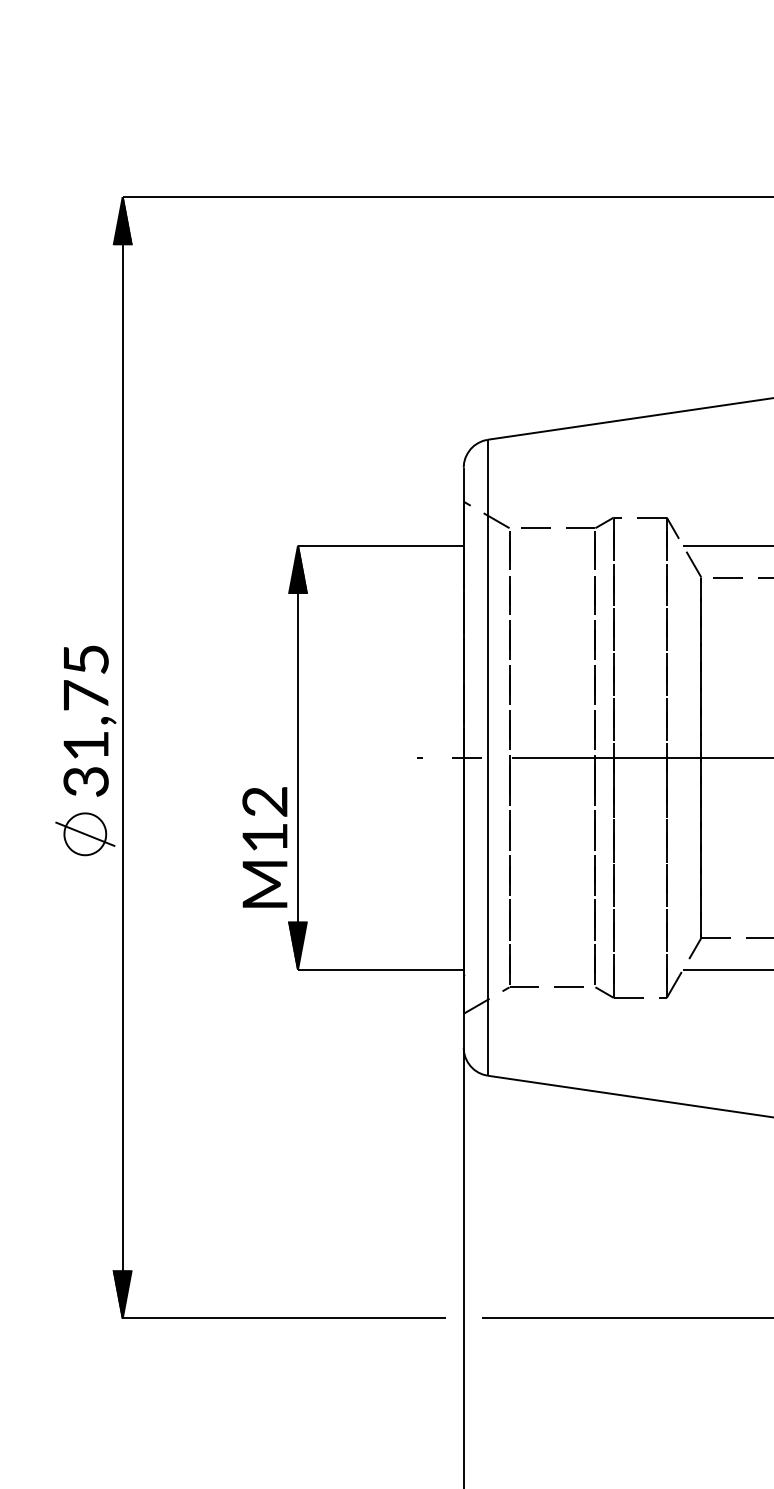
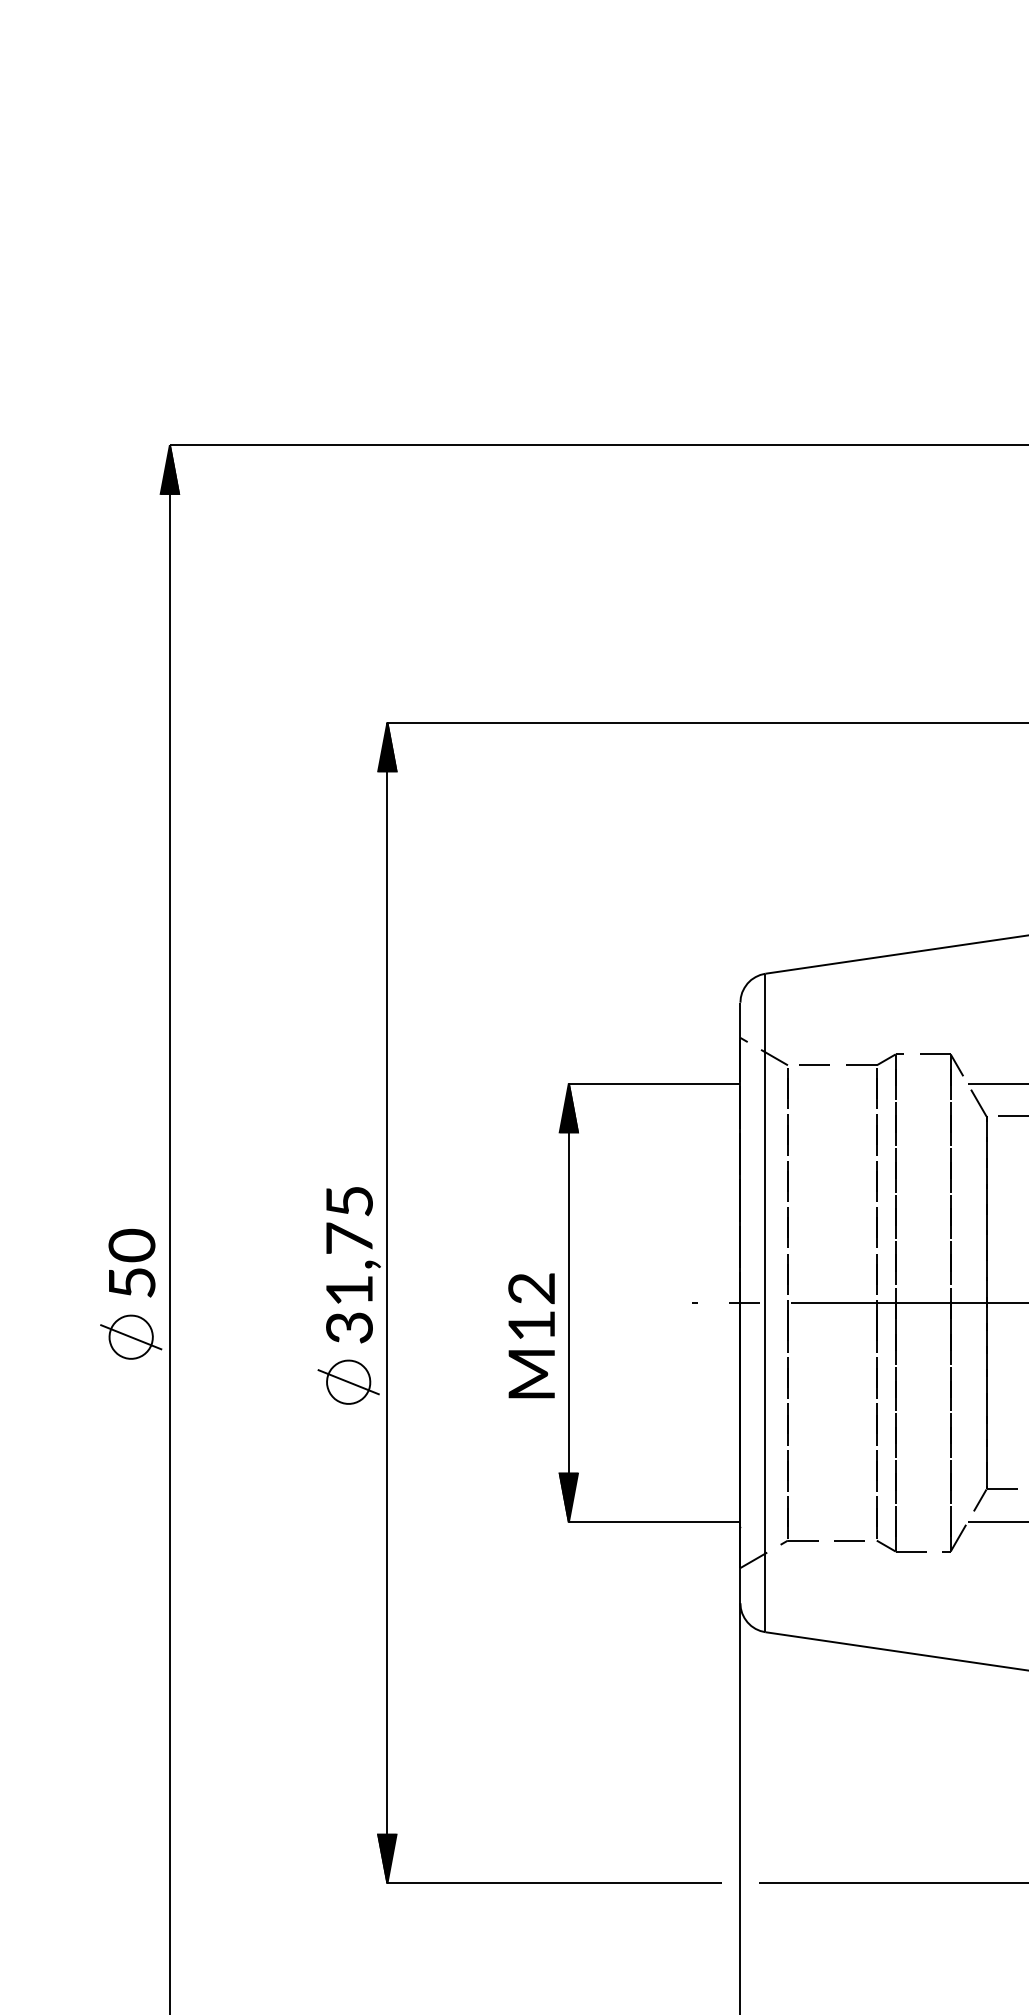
text: (264, 847) -> (531, 1335), moved

